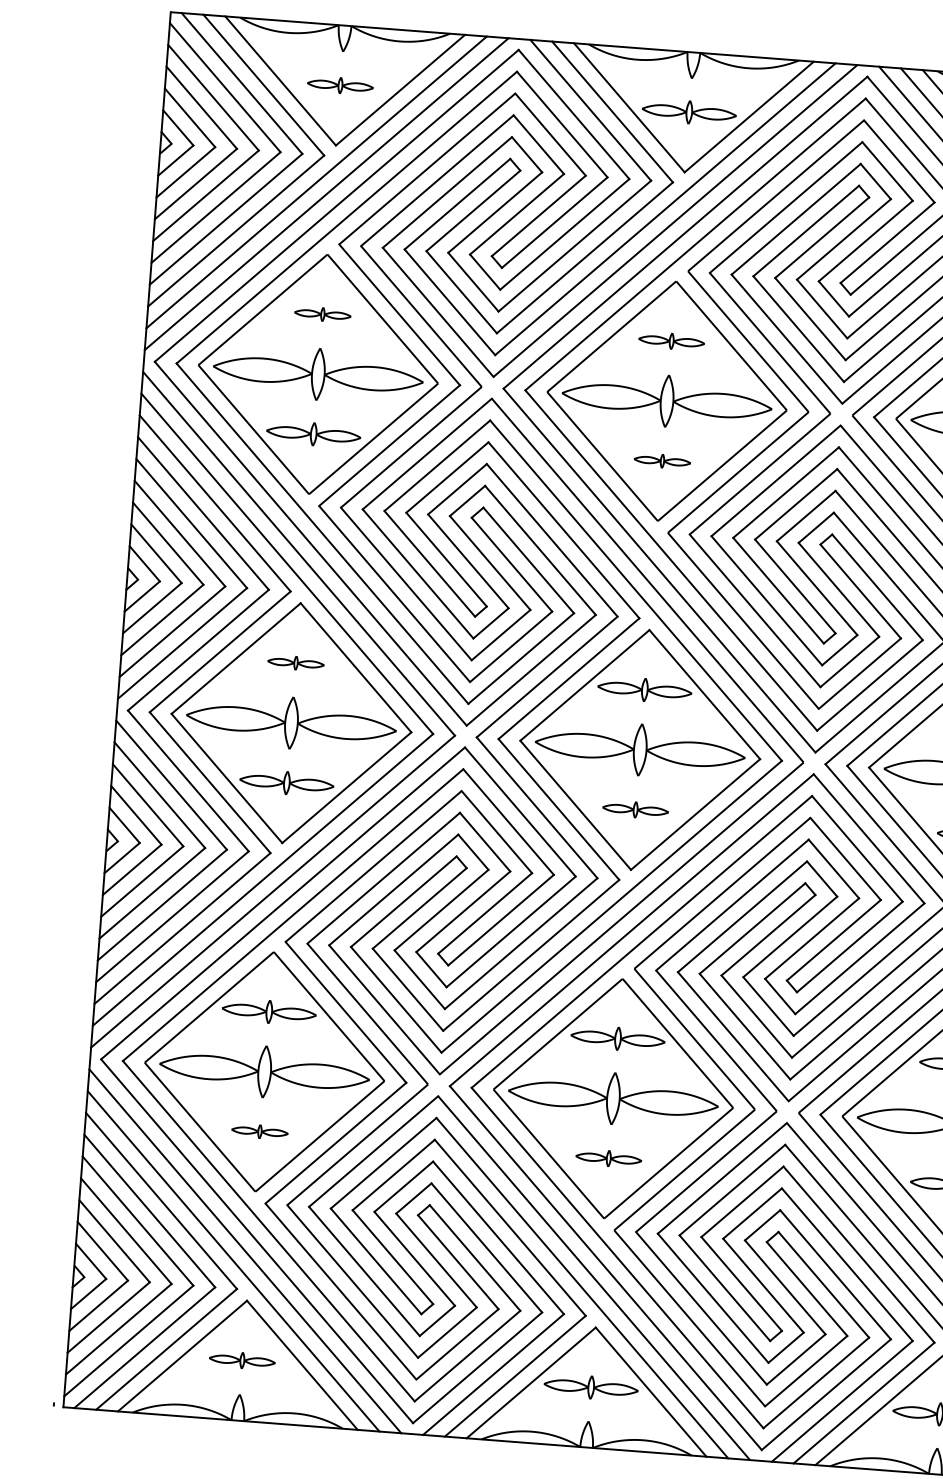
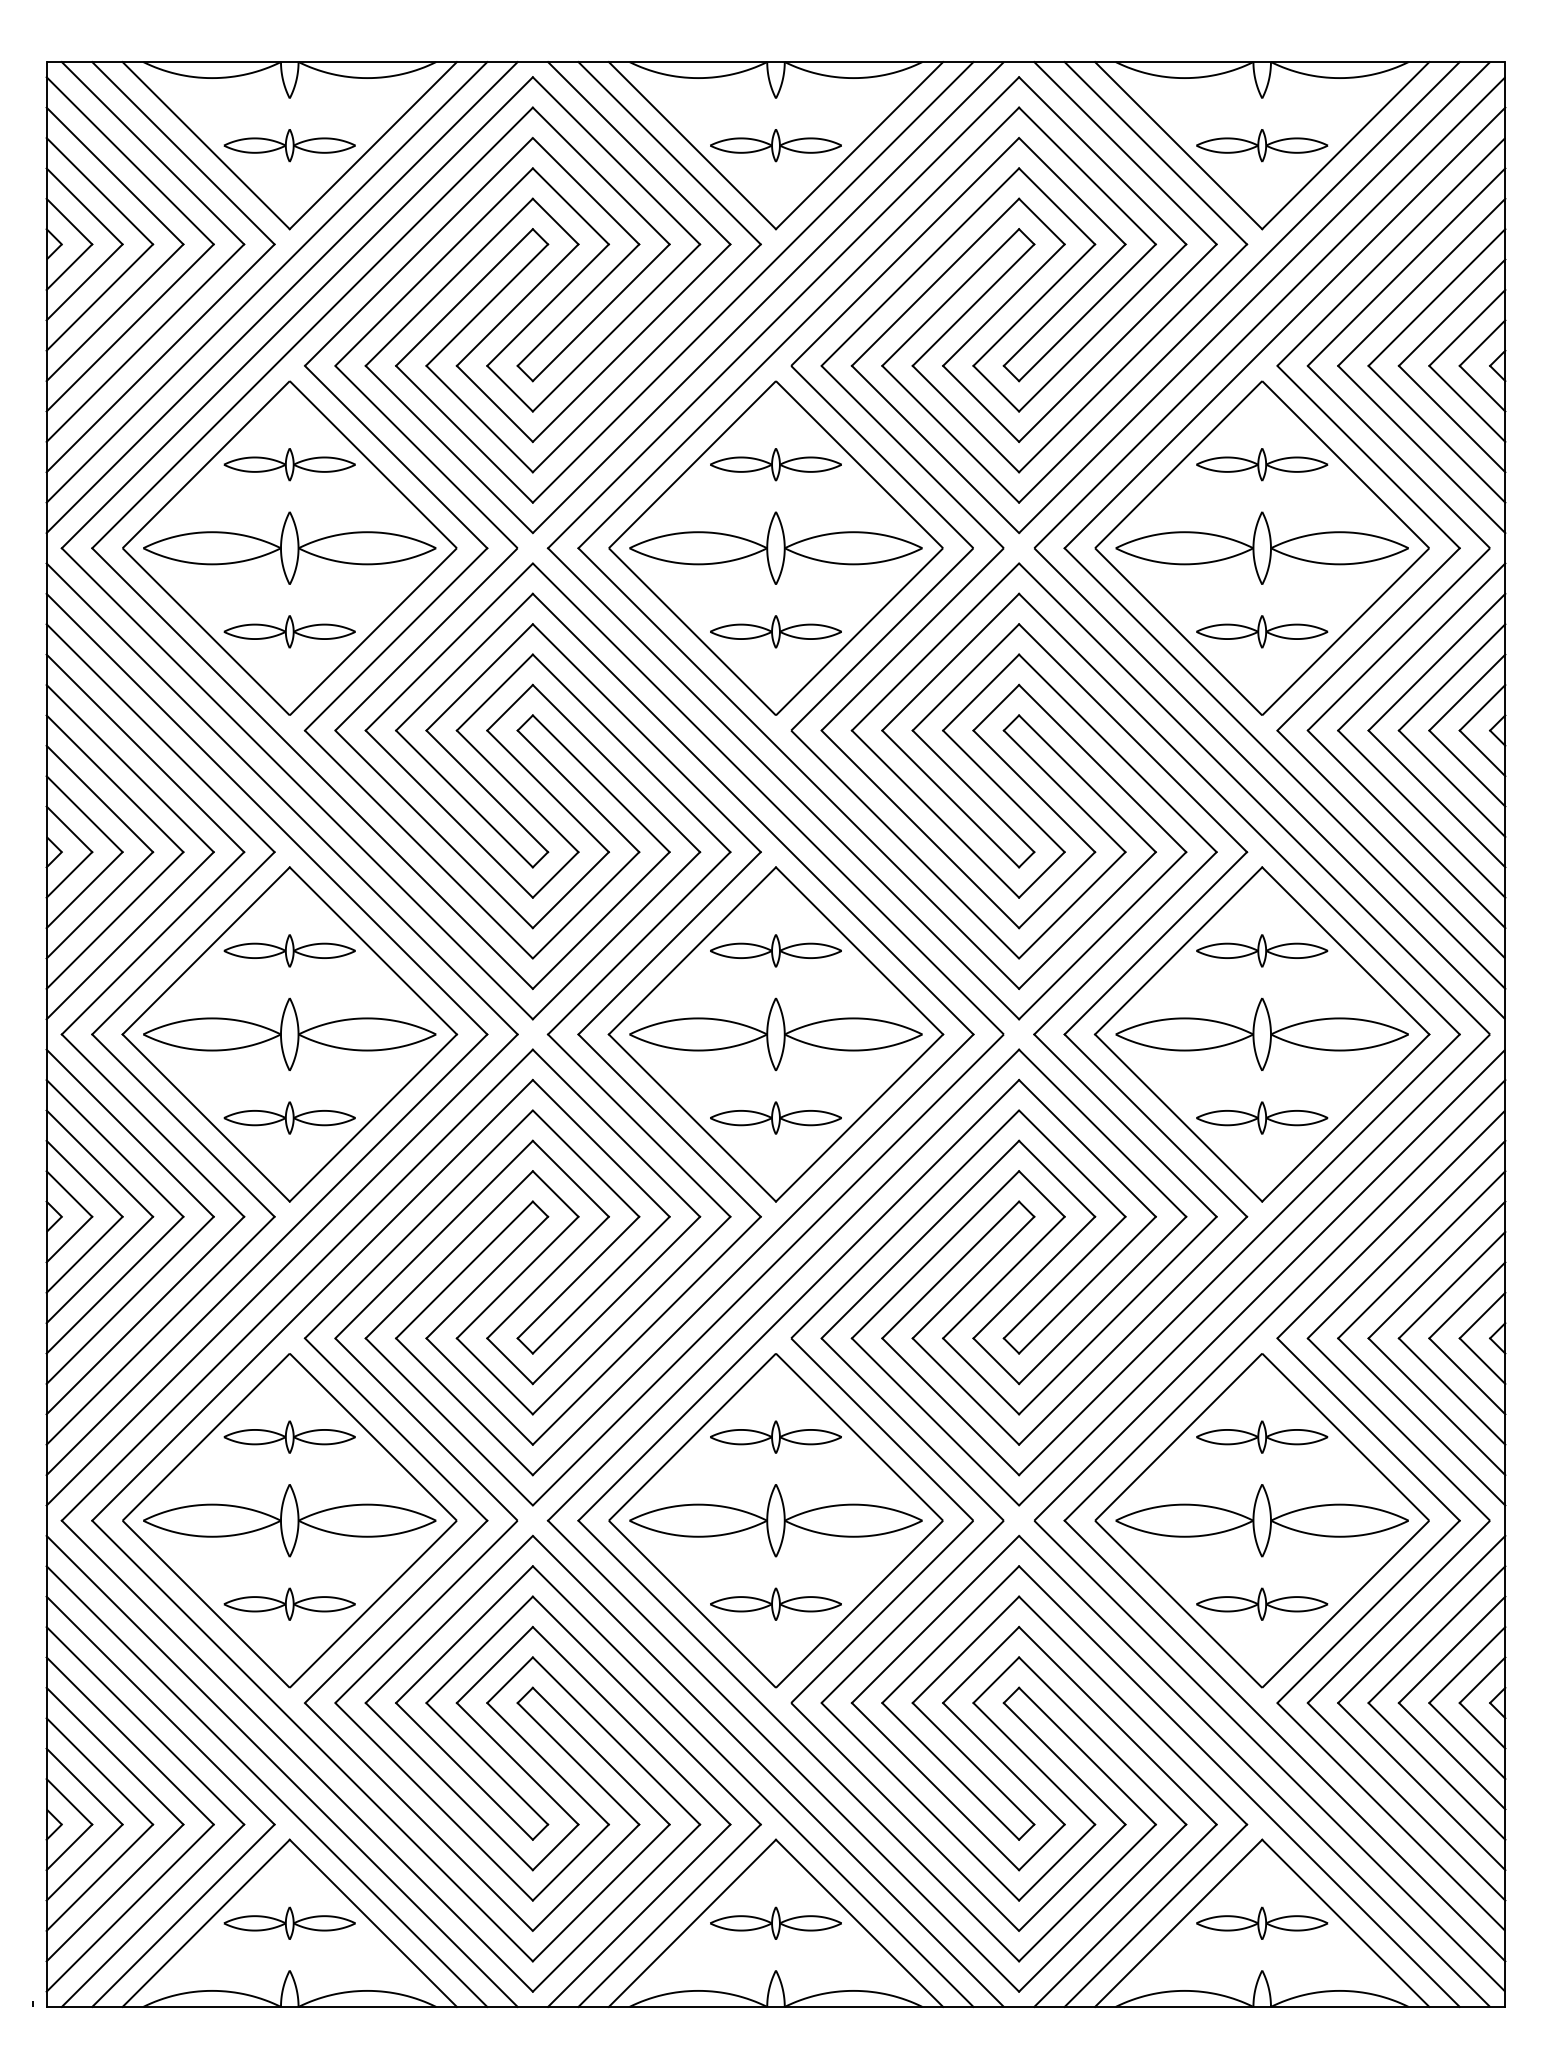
part: (340, 85) -> (289, 145), size x1.43
part: (322, 314) -> (289, 464), size x1.67
part: (671, 341) -> (775, 464), size x1.43
part: (662, 460) -> (775, 631), size x1.67
part: (295, 662) -> (289, 950), size x1.67
part: (635, 809) -> (775, 1117), size x1.43
part: (259, 1131) -> (289, 1603), size x1.67
part: (608, 1158) -> (775, 1603), size x1.43
part: (242, 1360) -> (289, 1922), size x1.43

